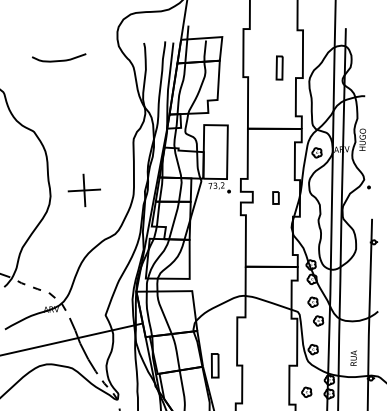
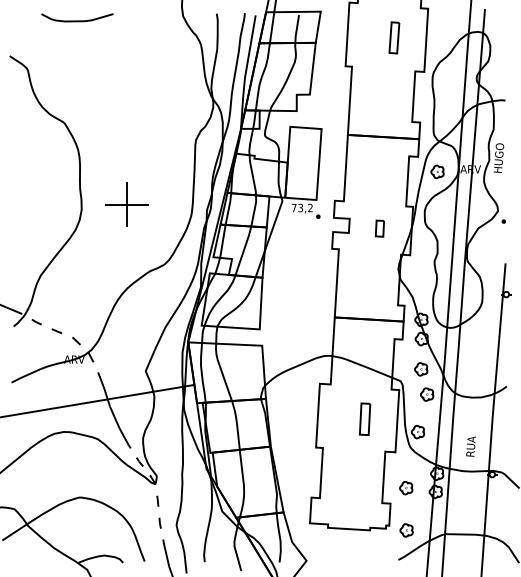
curve: (59, 60) -> (77, 20), moved
part: (279, 67) -> (394, 37), moved
part: (215, 365) -> (365, 418), moved

